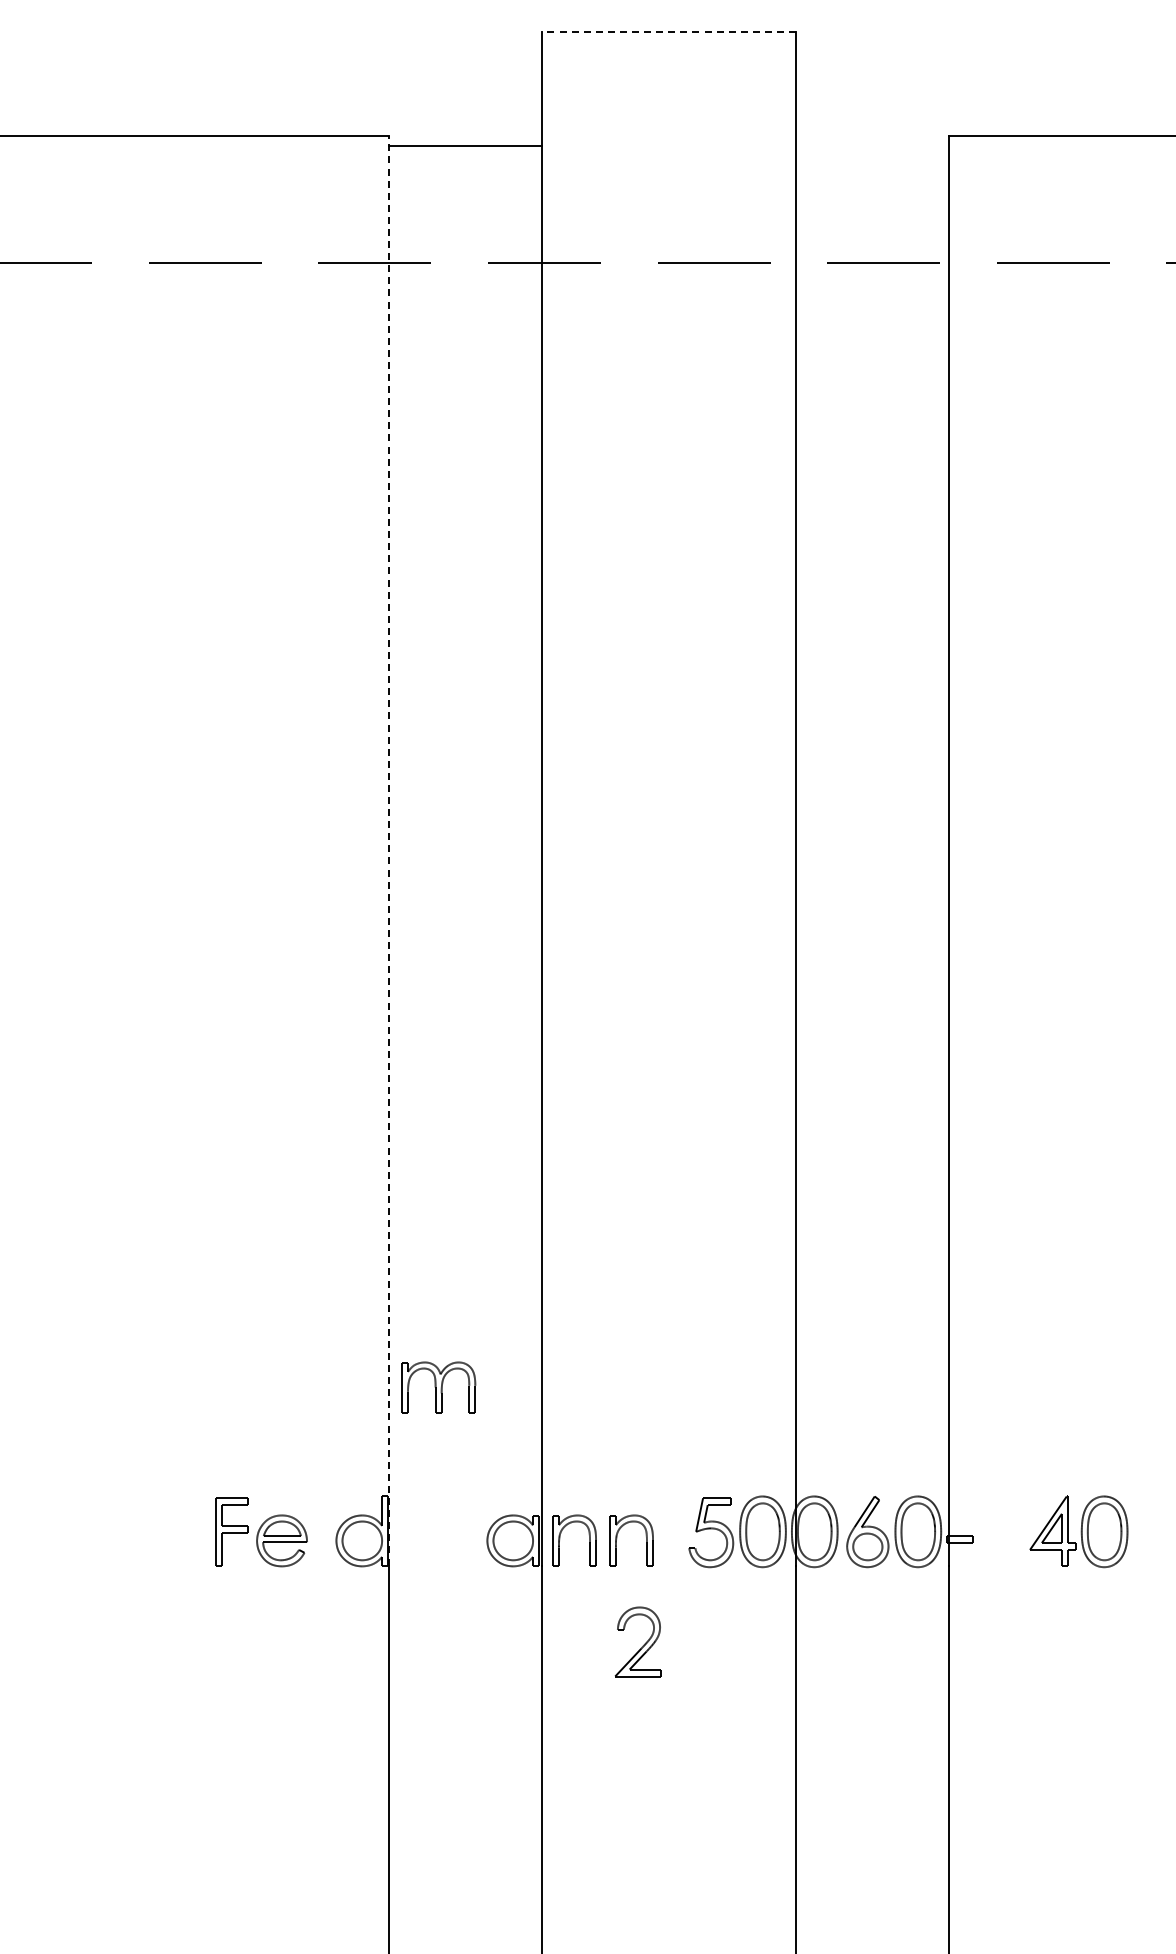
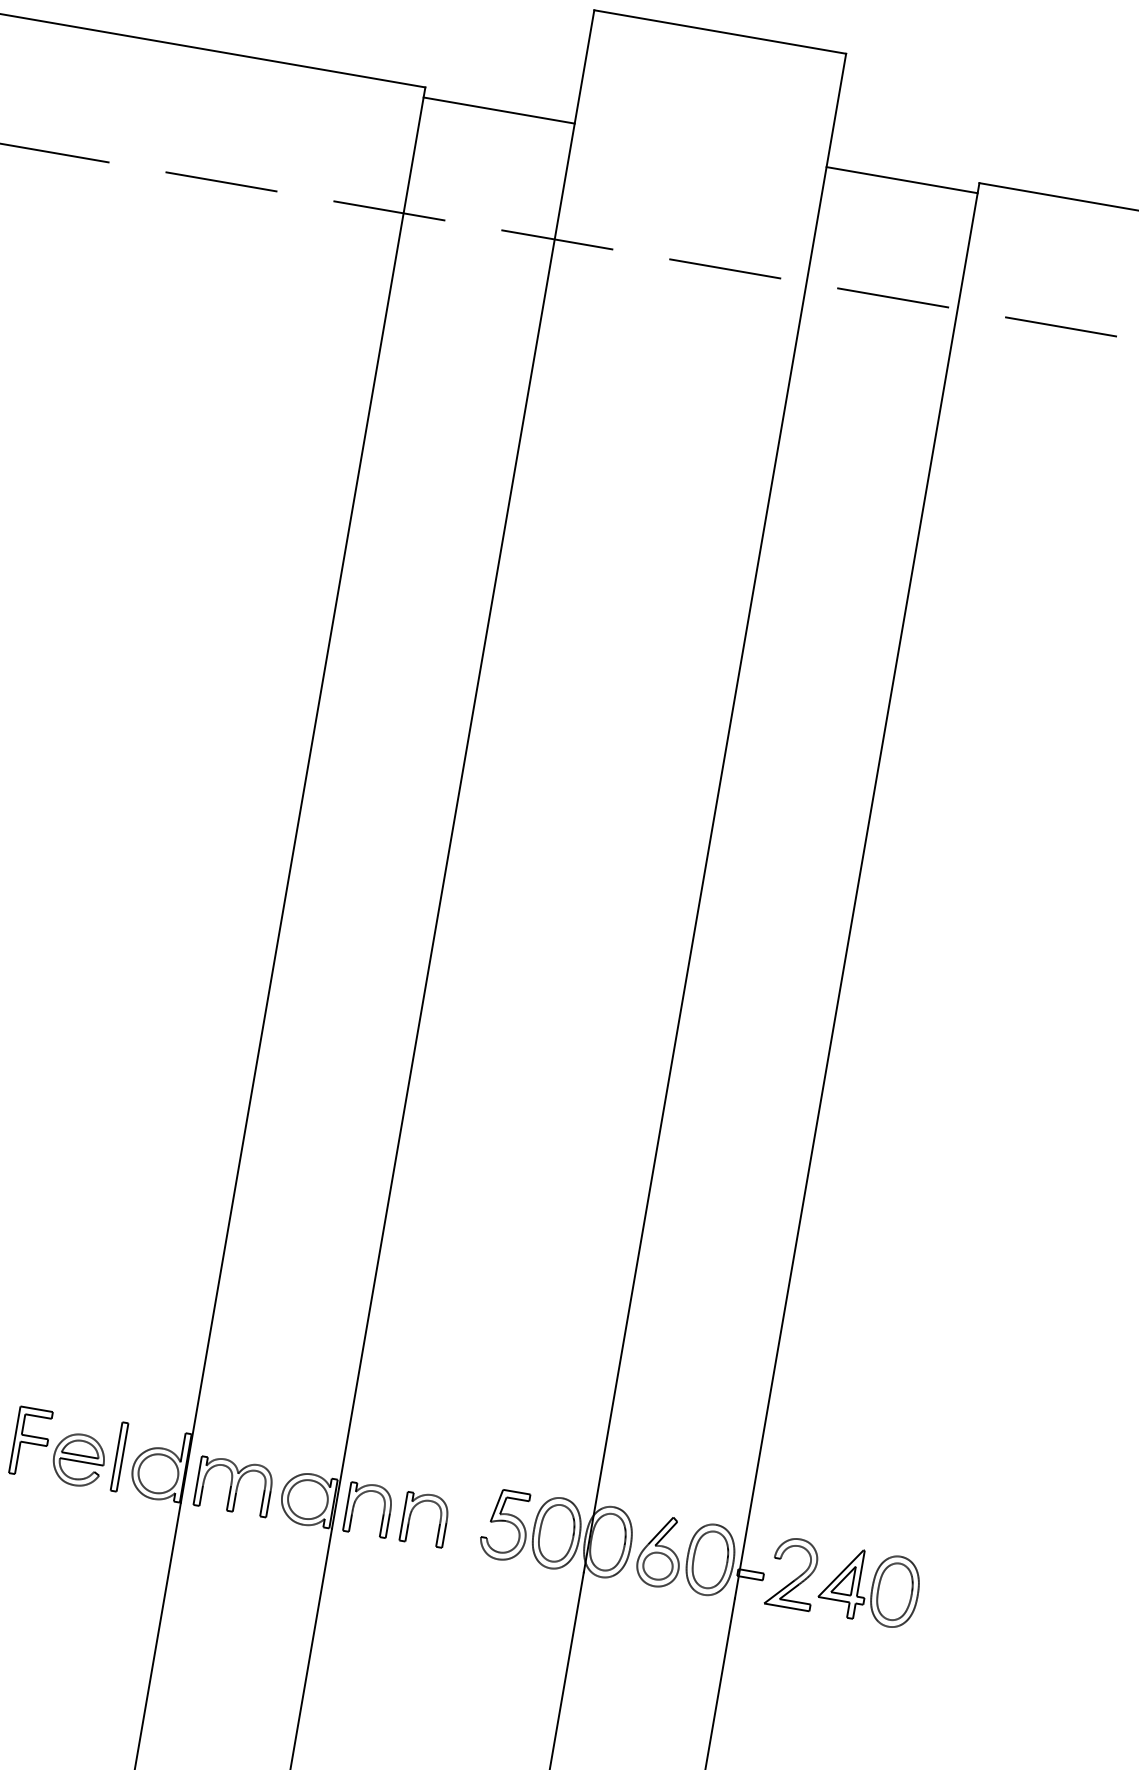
line: (668, 31) -> (719, 31), dashed -> solid
line: (872, 146) -> (902, 180), added
line: (389, 850) -> (303, 794), dashed -> solid
part: (438, 1387) -> (233, 1486), moved
part: (320, 1530) -> (118, 1456), added
part: (642, 1645) -> (796, 1577), moved

